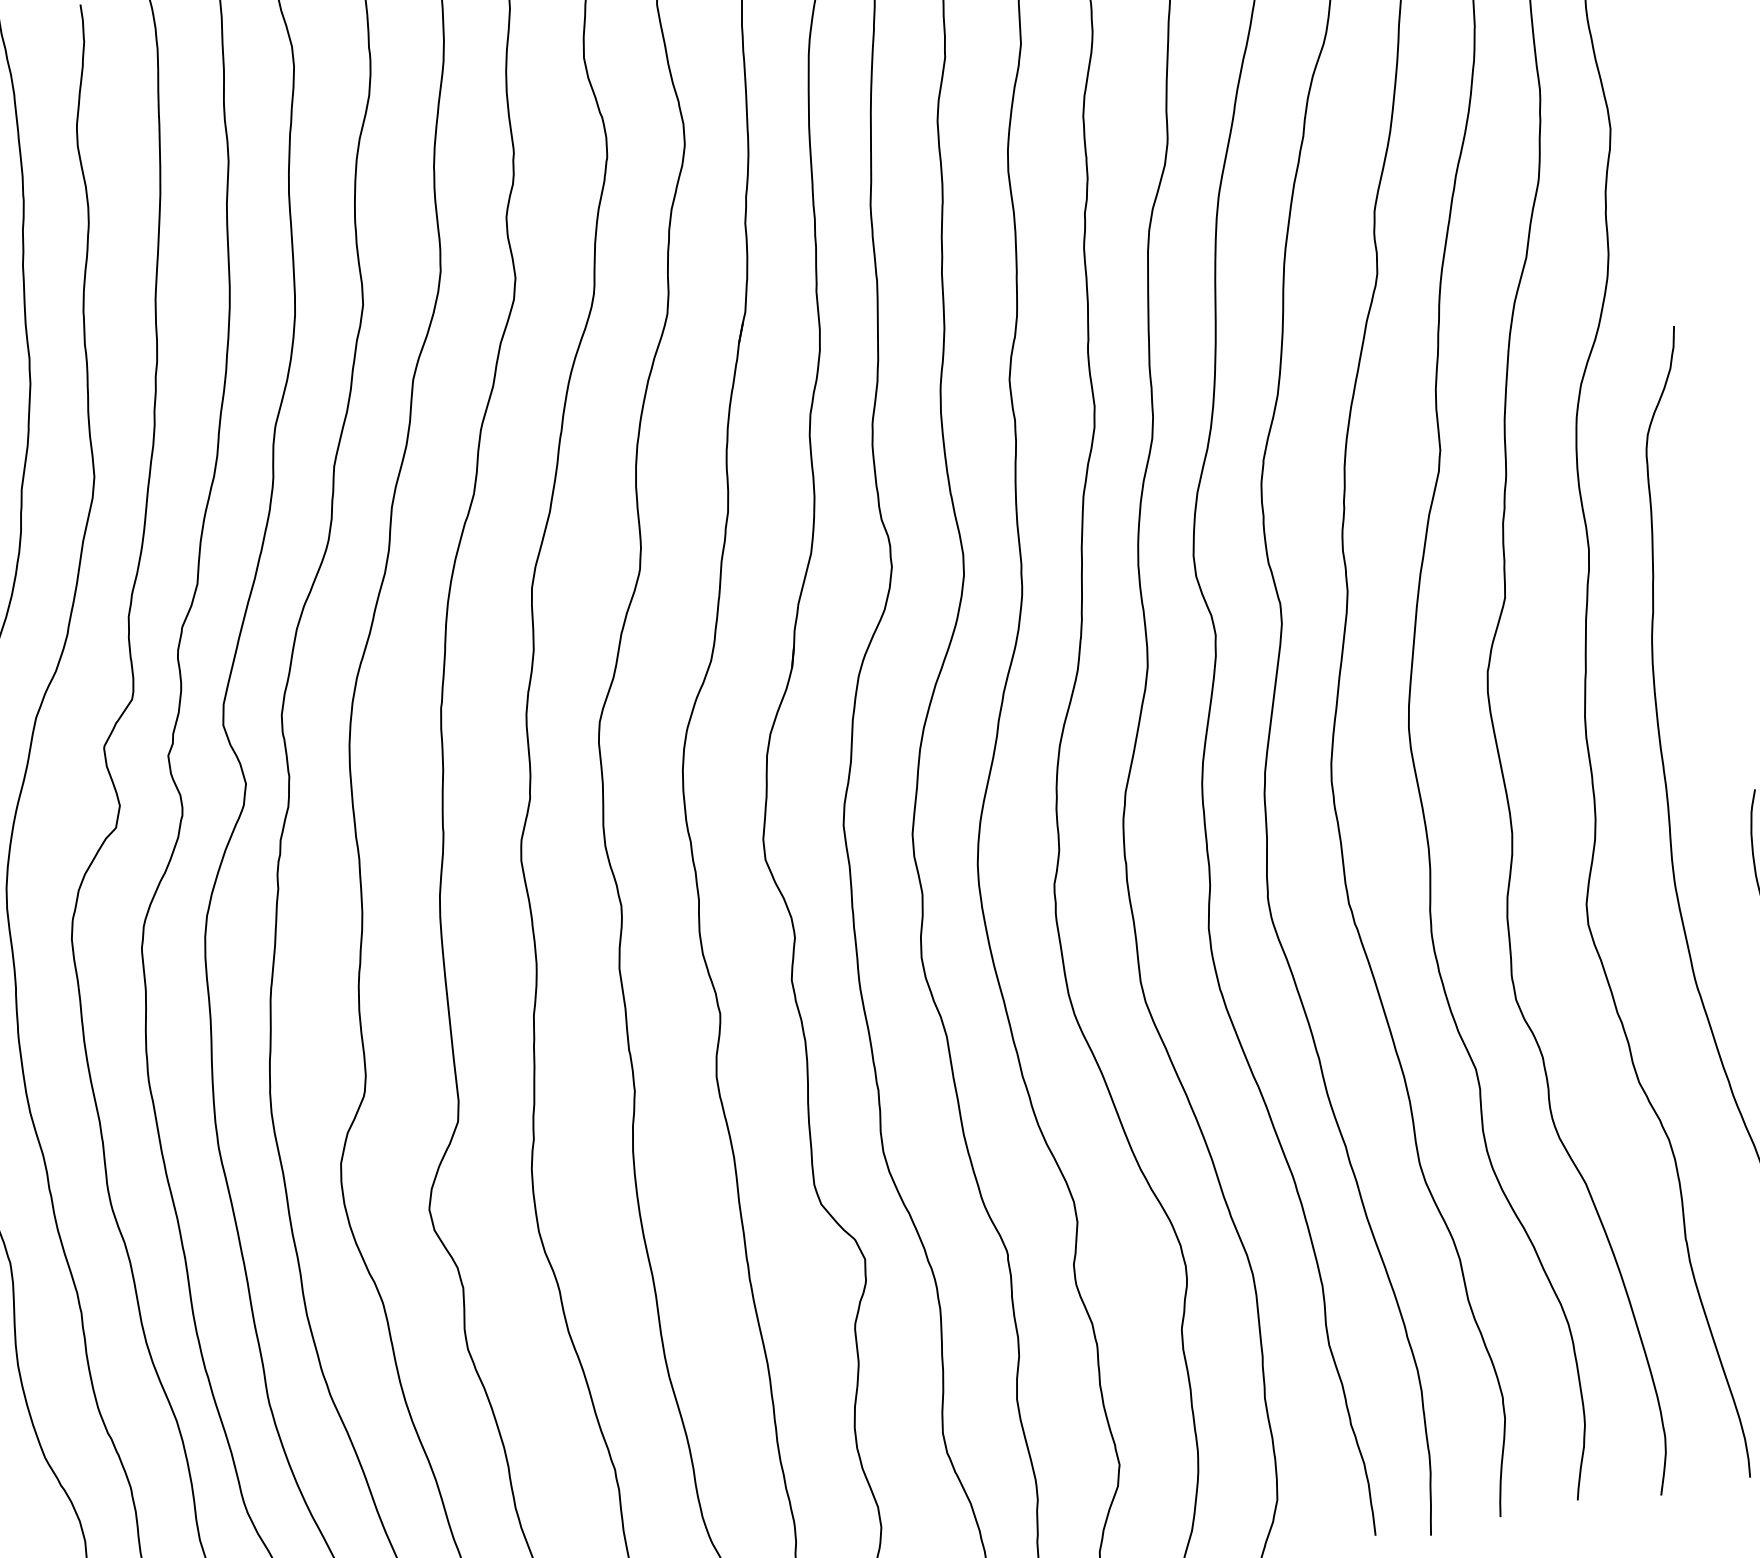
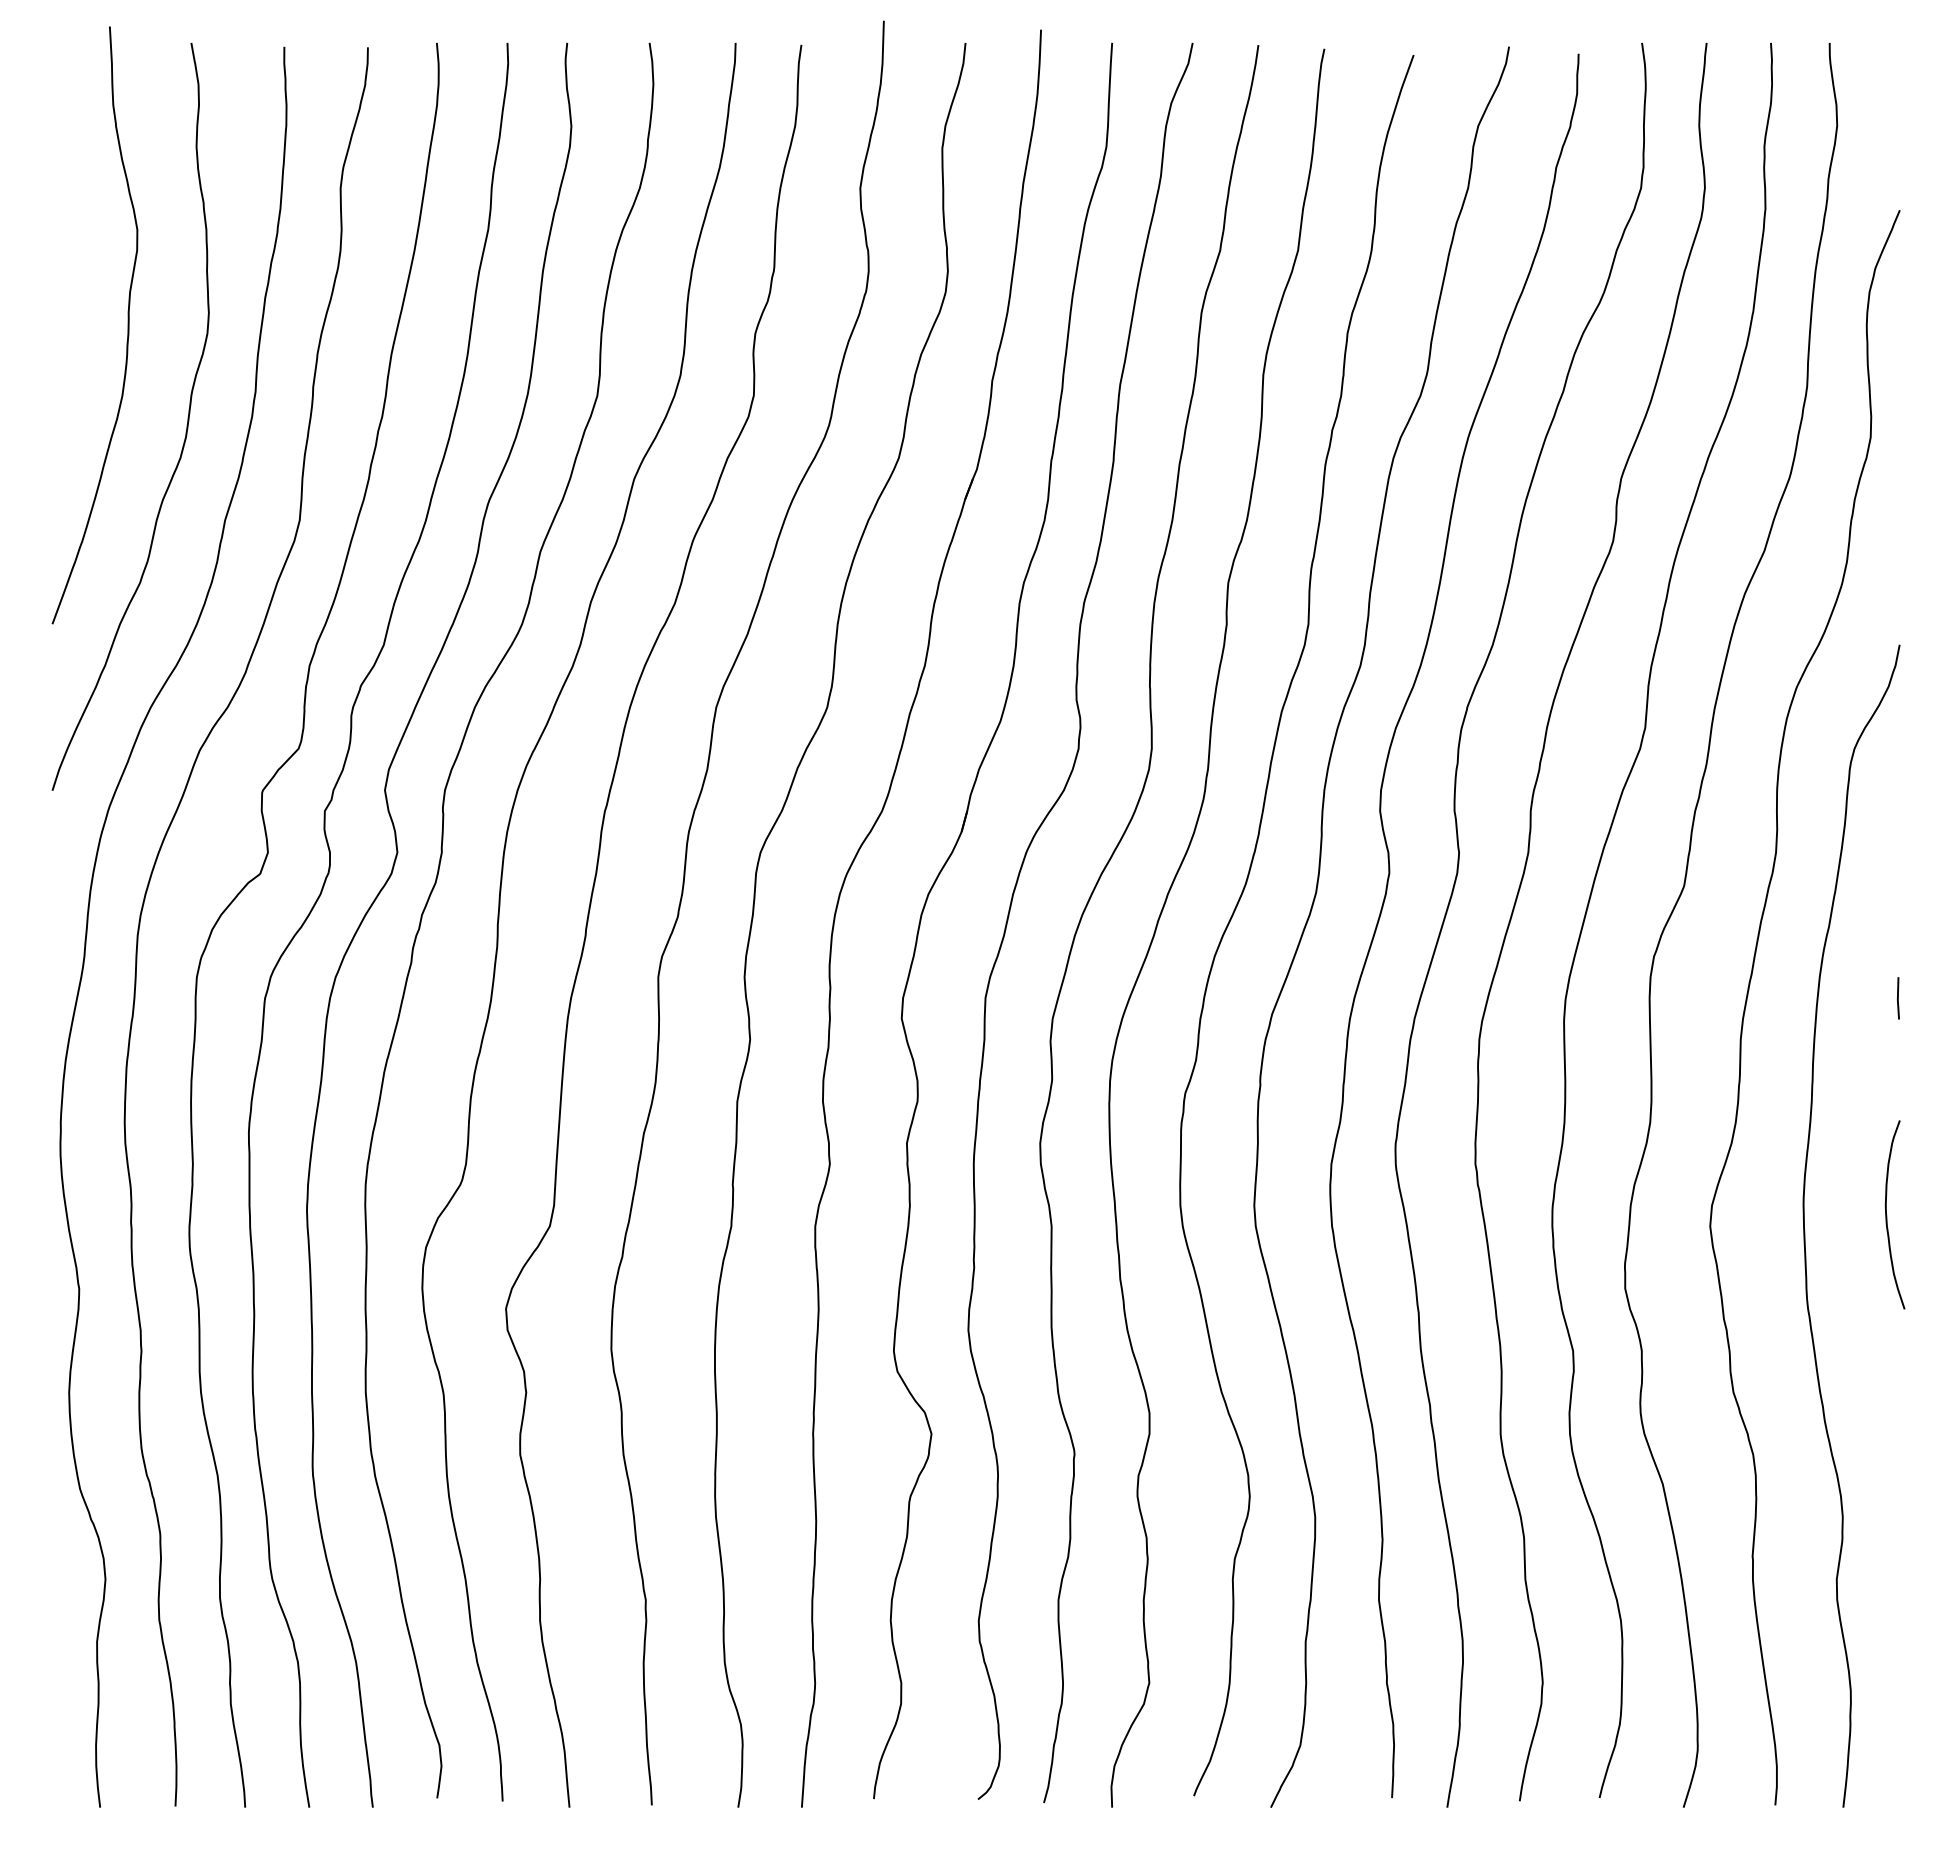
line: (1733, 670) -> (1898, 998), added

